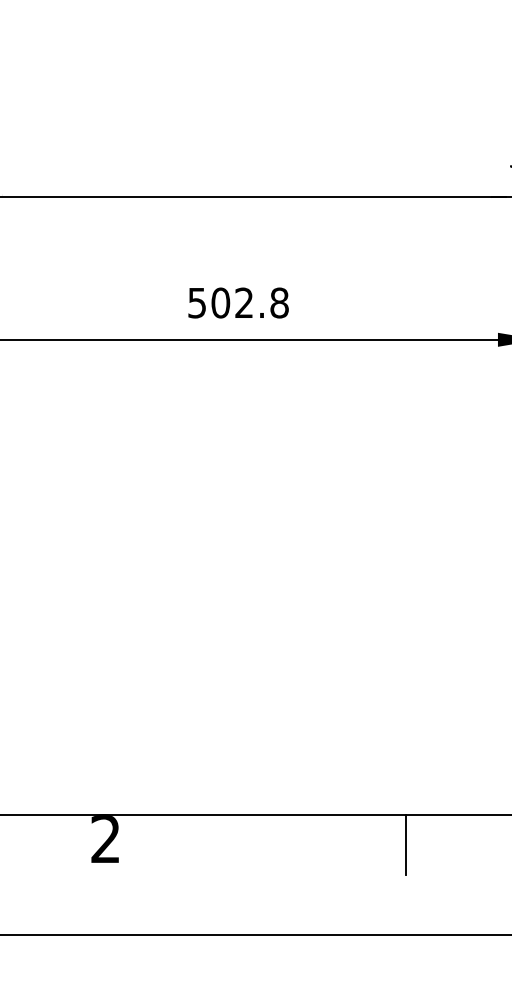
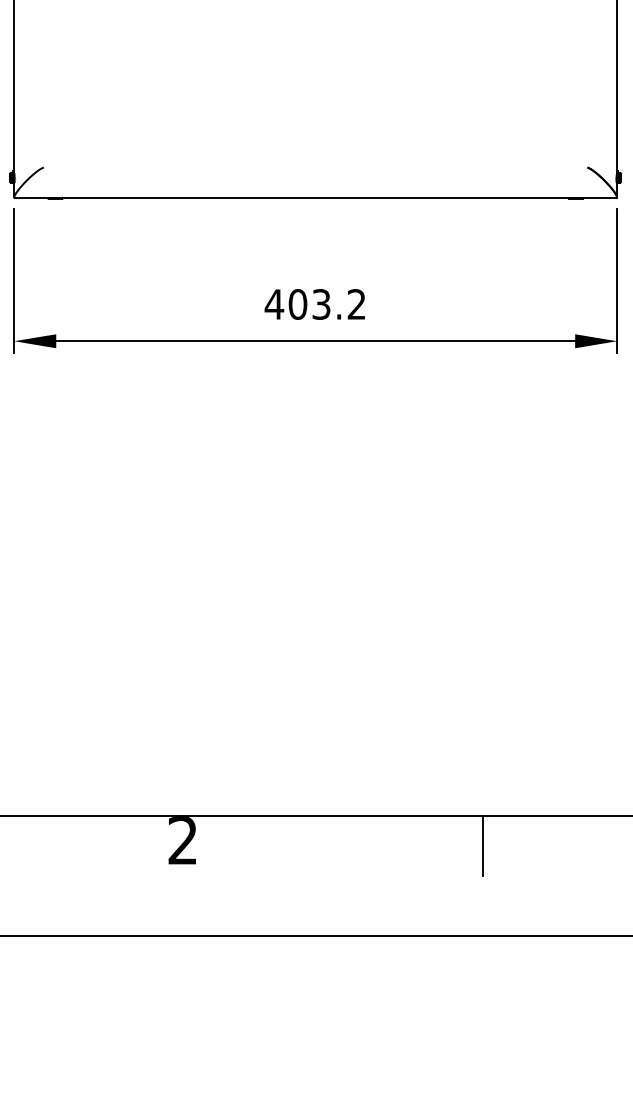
text: (237, 303) -> (314, 304), 502.8 -> 403.2

